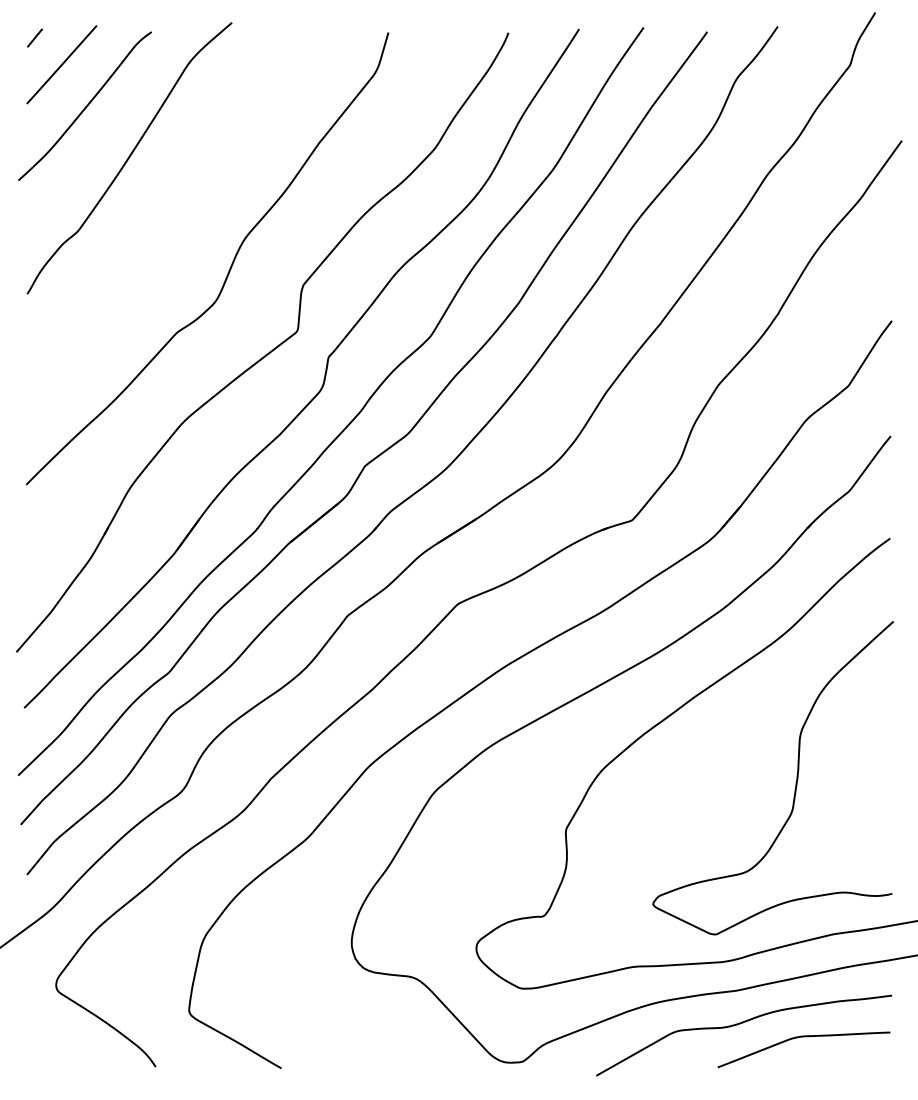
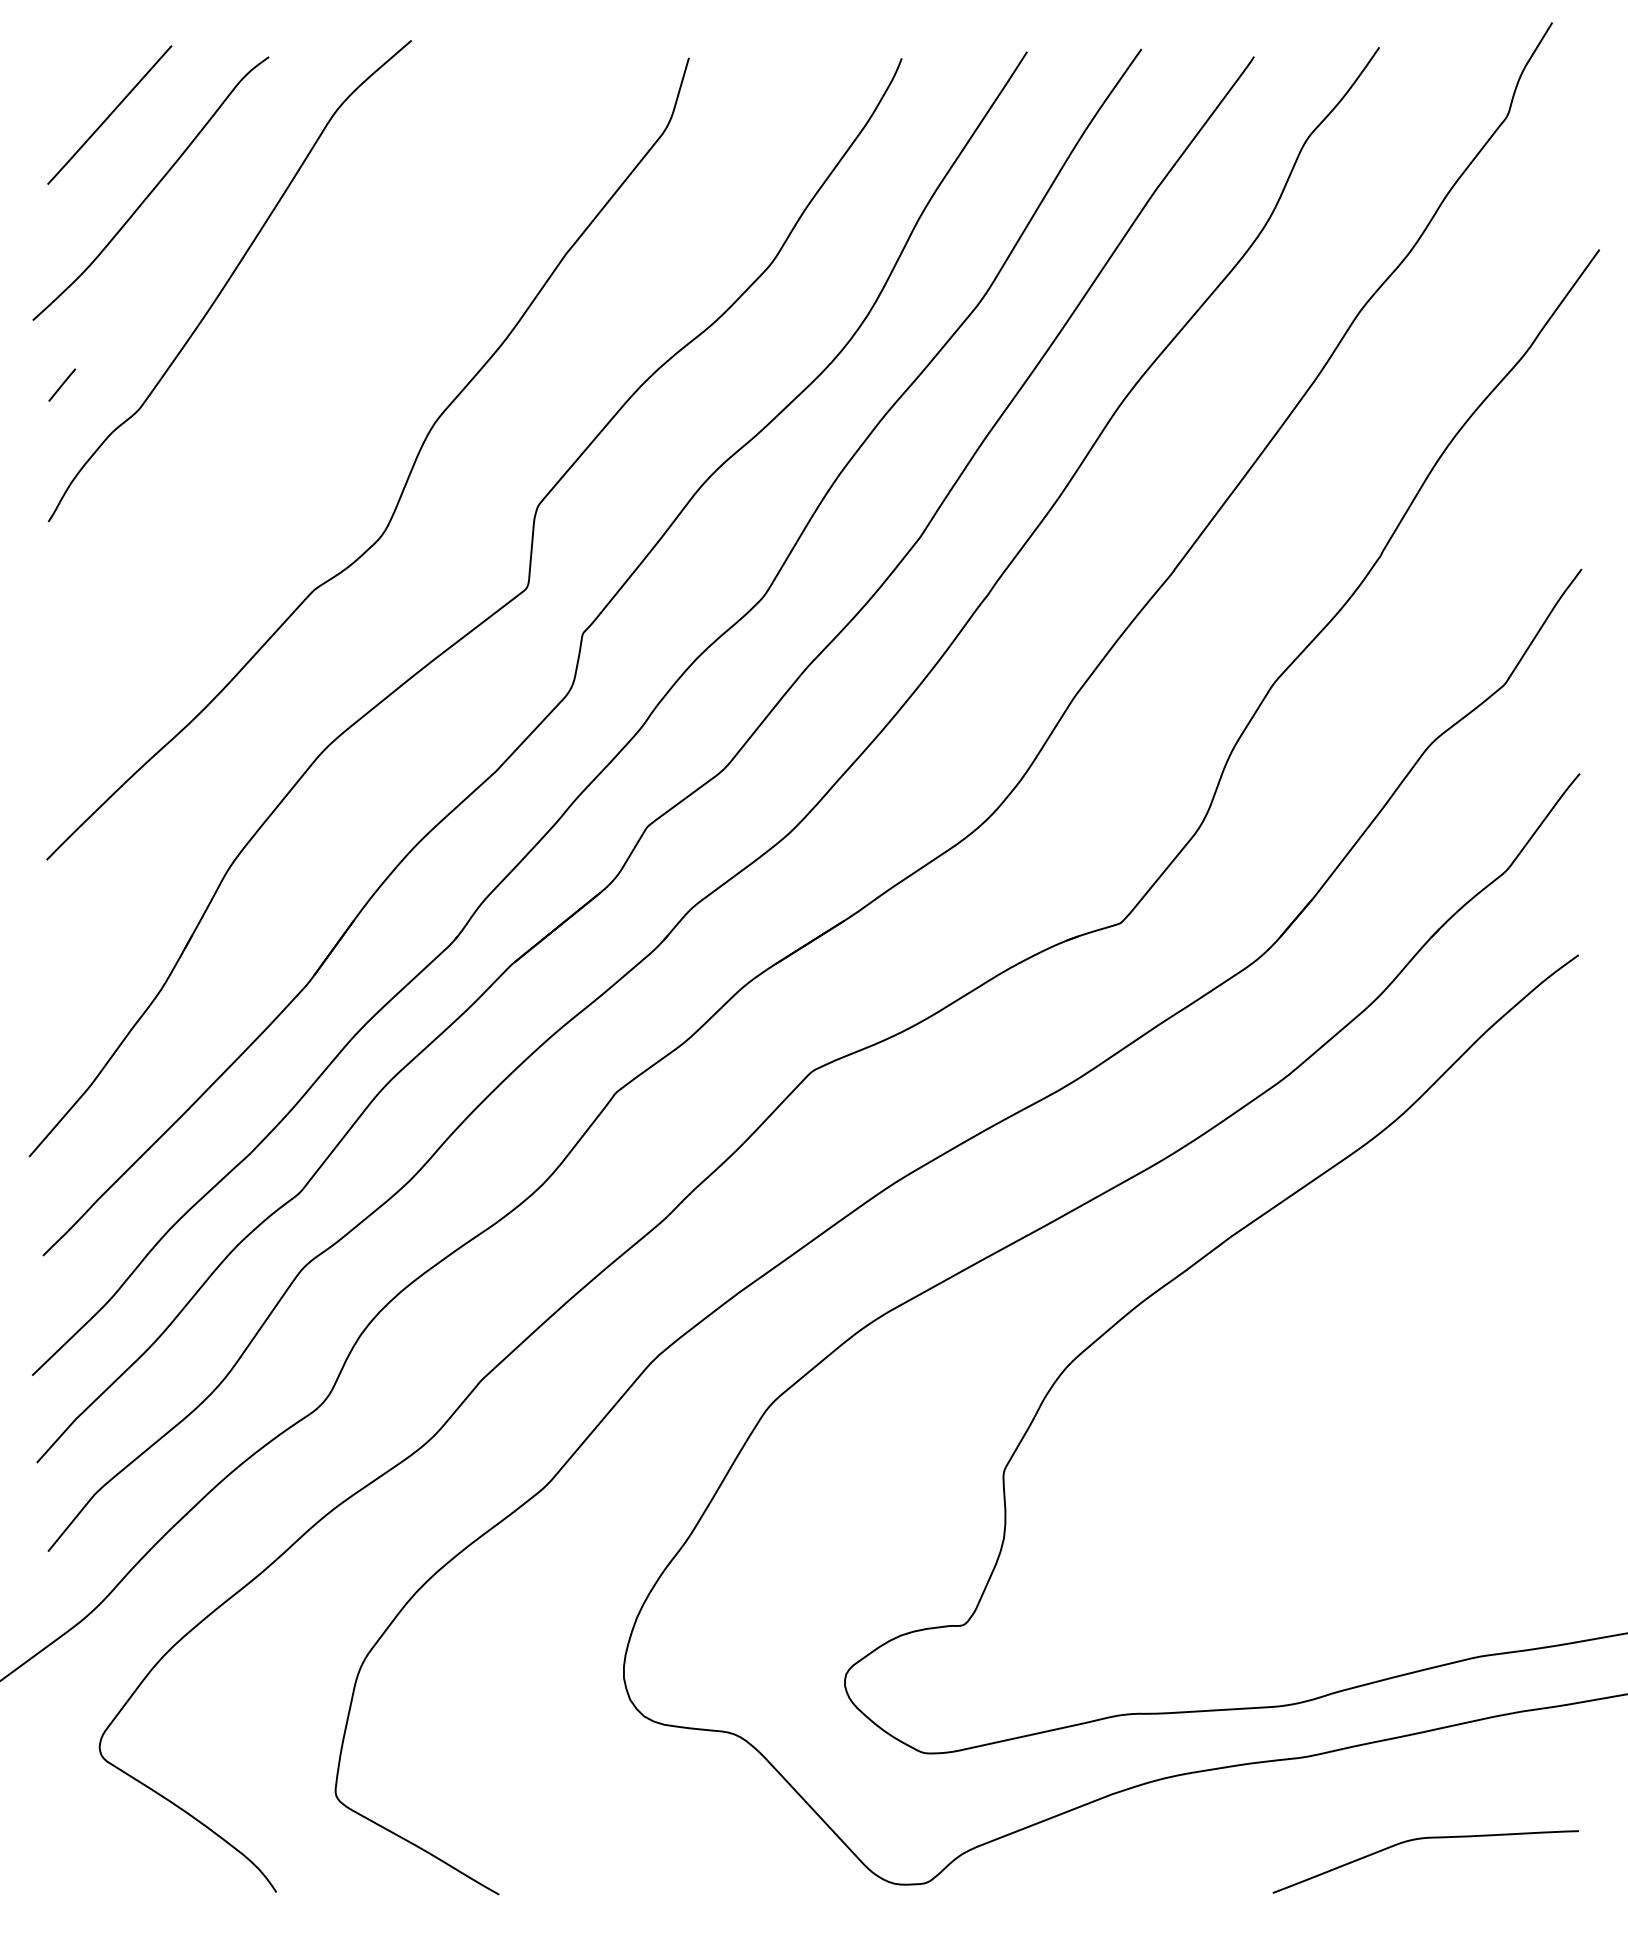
line: (34, 37) -> (61, 384), moved
curve: (795, 782) -> (1410, 1387), removed
curve: (740, 1024) -> (1313, 1816), removed

